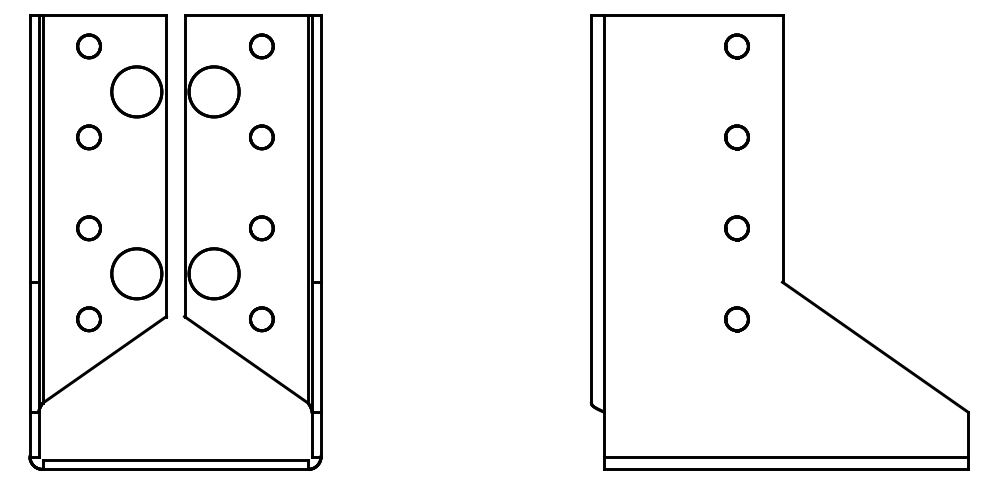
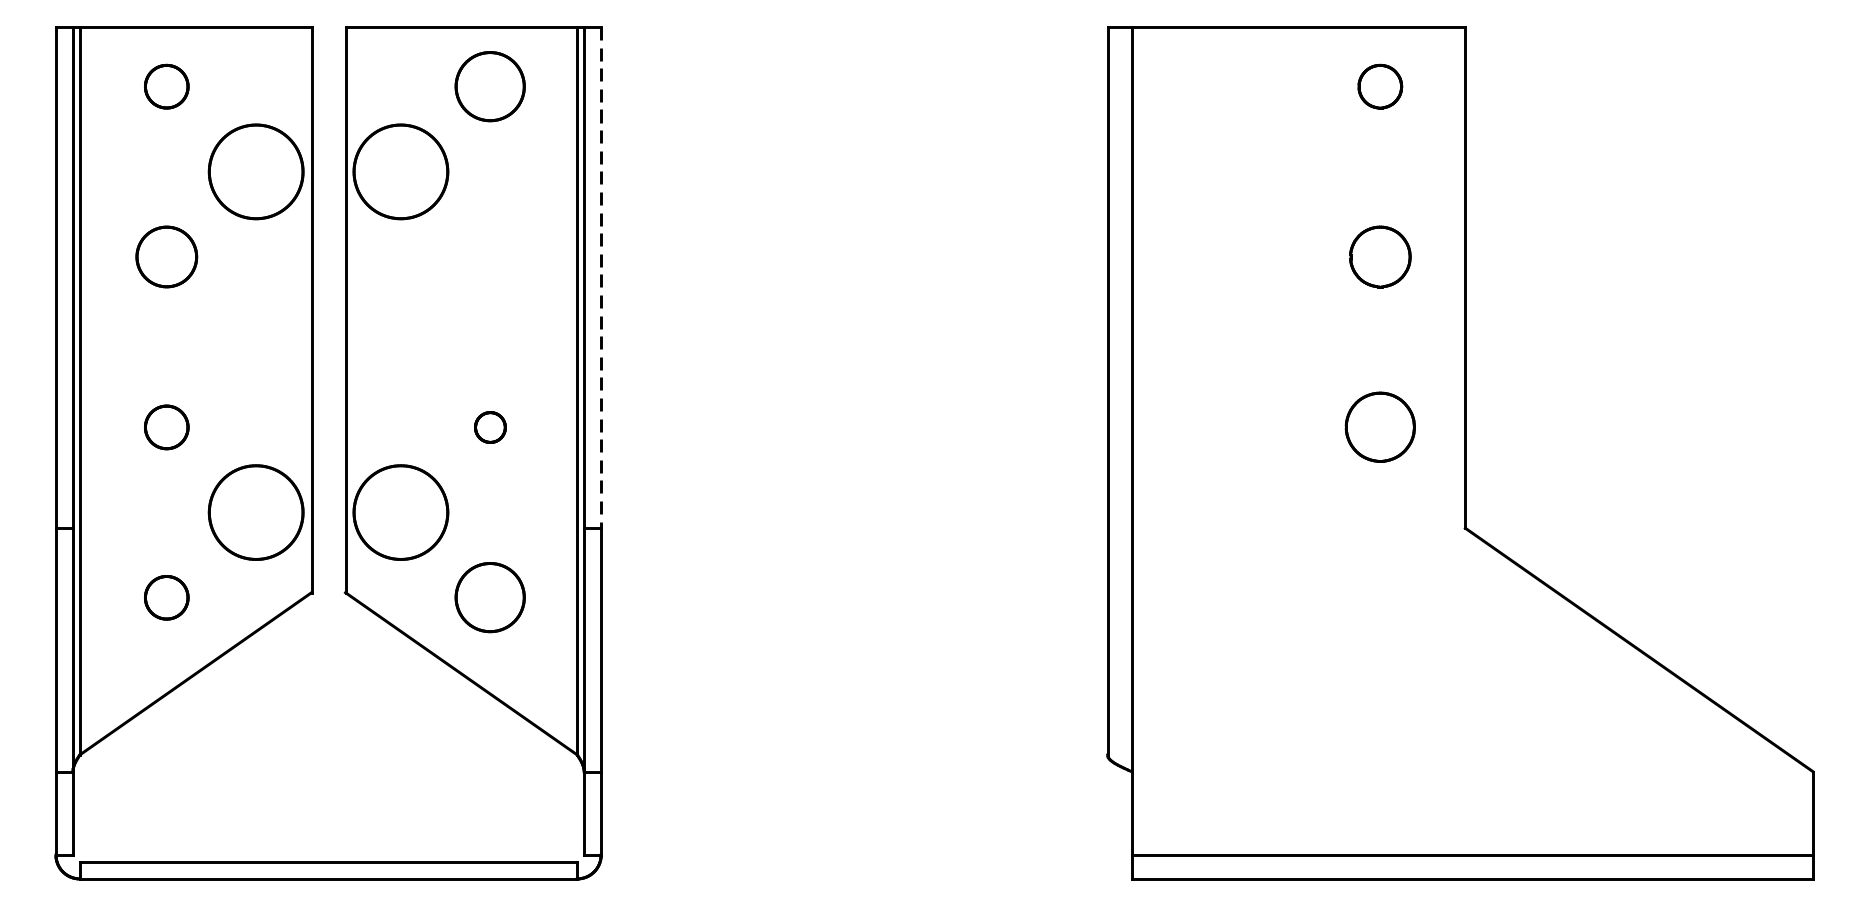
part: (261, 46) -> (489, 86), size x1.6
part: (88, 137) -> (165, 257), size x1.4
part: (261, 137) -> (489, 257), removed
part: (736, 137) -> (1379, 257), size x1.4
line: (321, 148) -> (602, 277), solid -> dashed
part: (261, 228) -> (489, 427), size x0.7
part: (736, 228) -> (1379, 427), size x1.6
part: (261, 319) -> (489, 598), size x1.6
part: (736, 319) -> (1379, 598), removed

